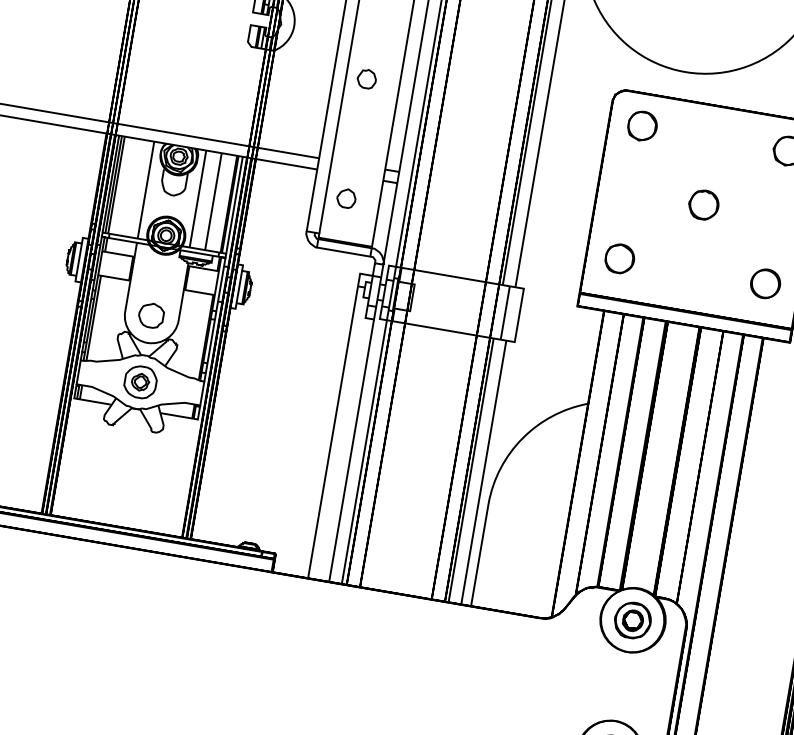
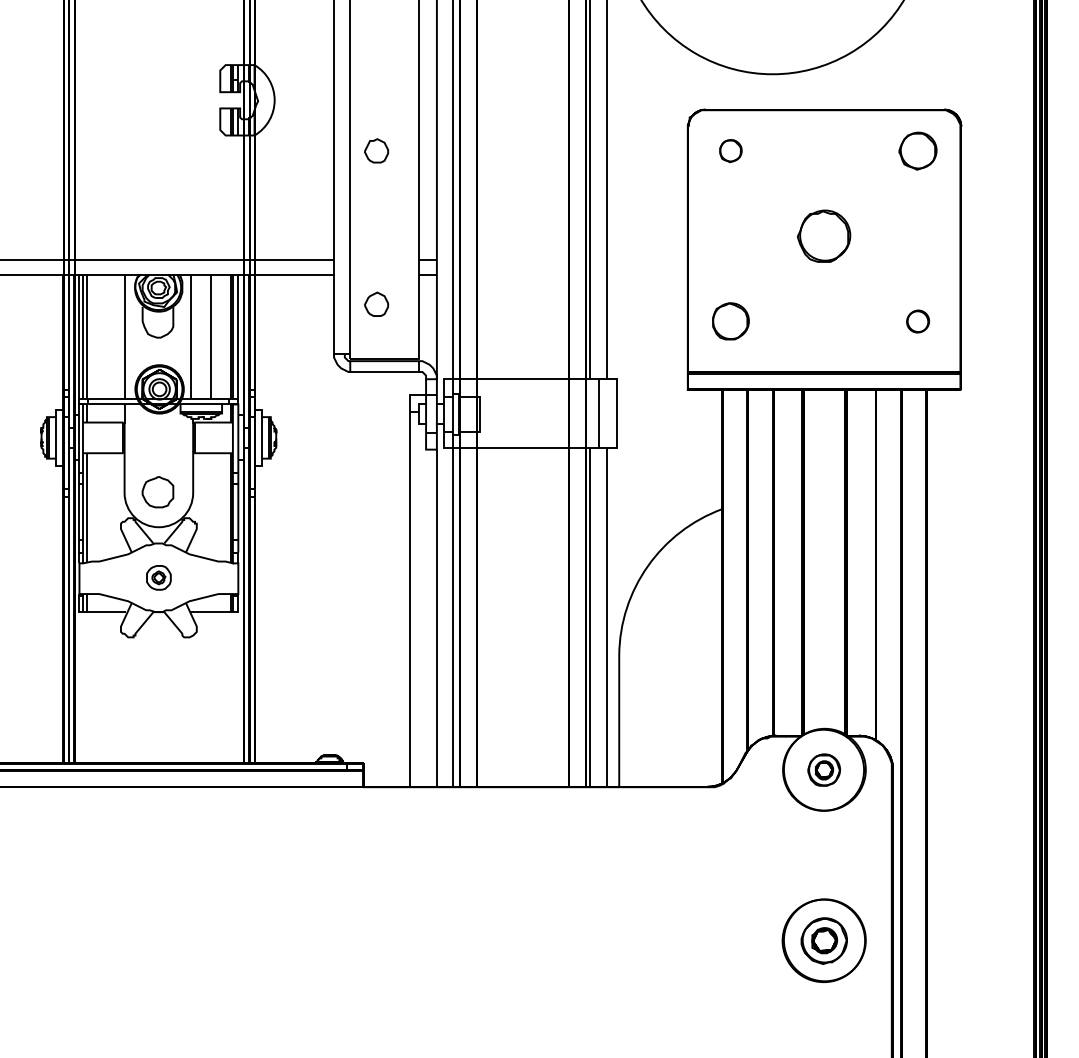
part: (642, 125) -> (730, 150), size x0.6
part: (703, 205) -> (823, 236), size x1.4
part: (765, 283) -> (917, 321), size x0.6
part: (140, 381) -> (158, 577), size x0.6
part: (632, 619) -> (823, 769), size x0.7

